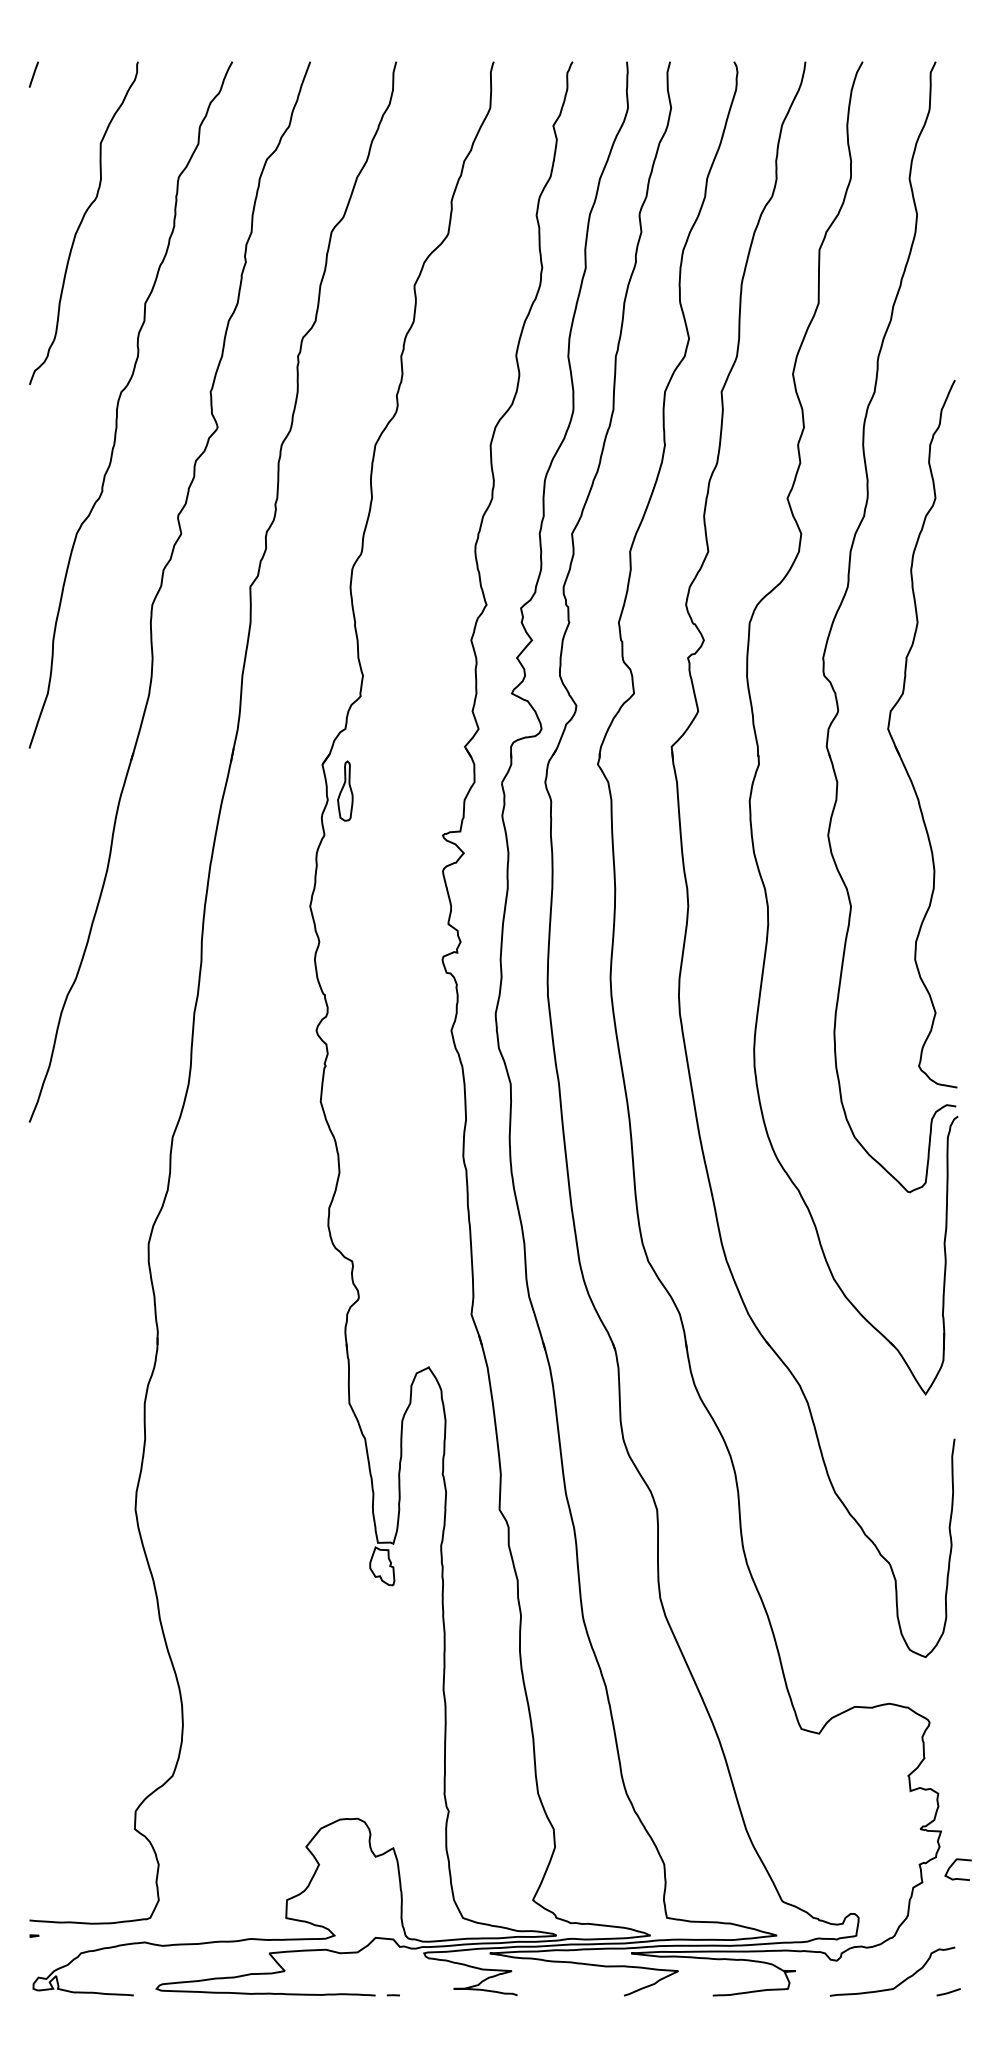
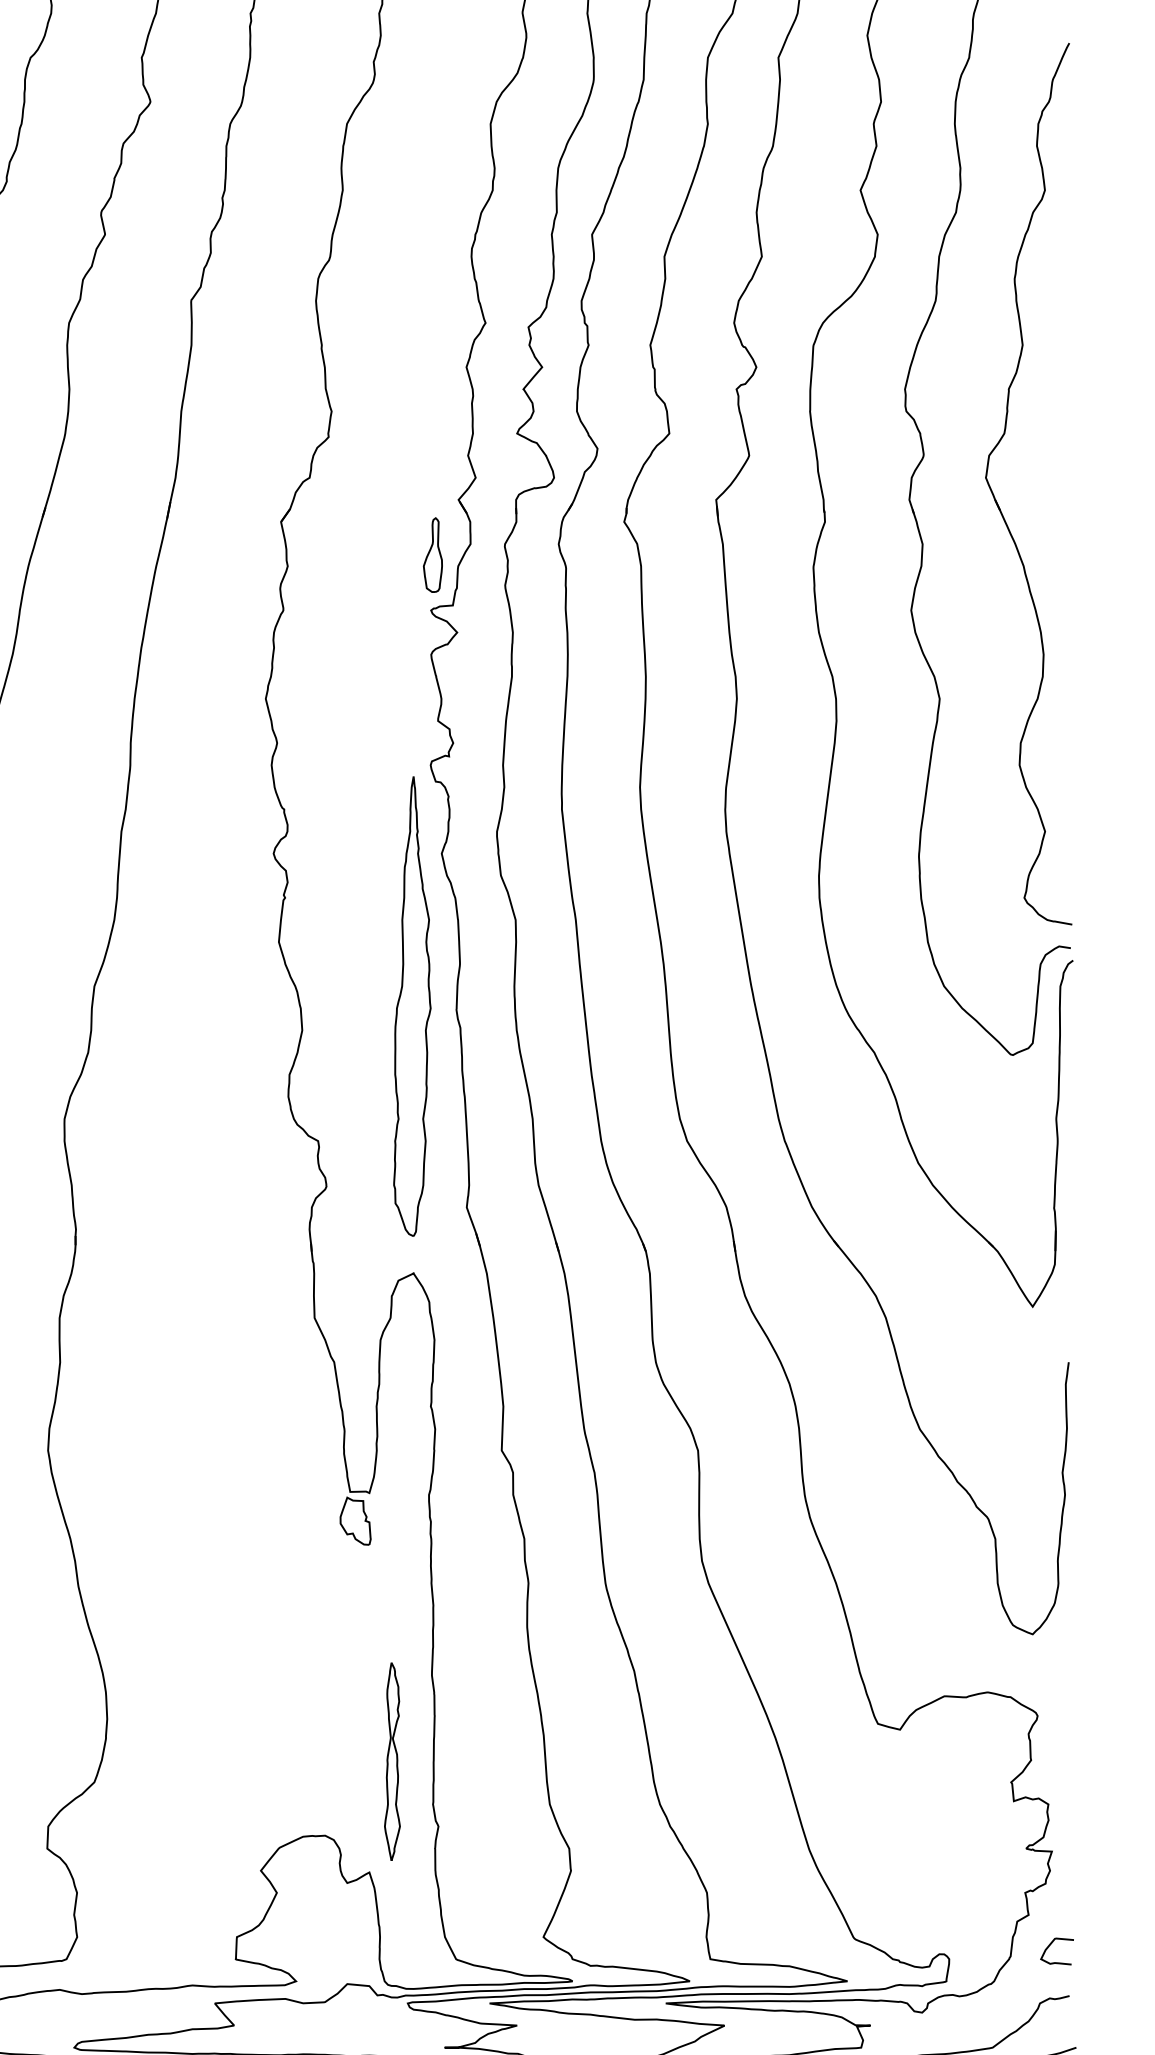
part: (345, 790) -> (433, 554), moved
part: (427, 1153) -> (411, 1006), added
part: (411, 1758) -> (392, 1760), added
curve: (951, 1867) -> (1048, 1948), moved

